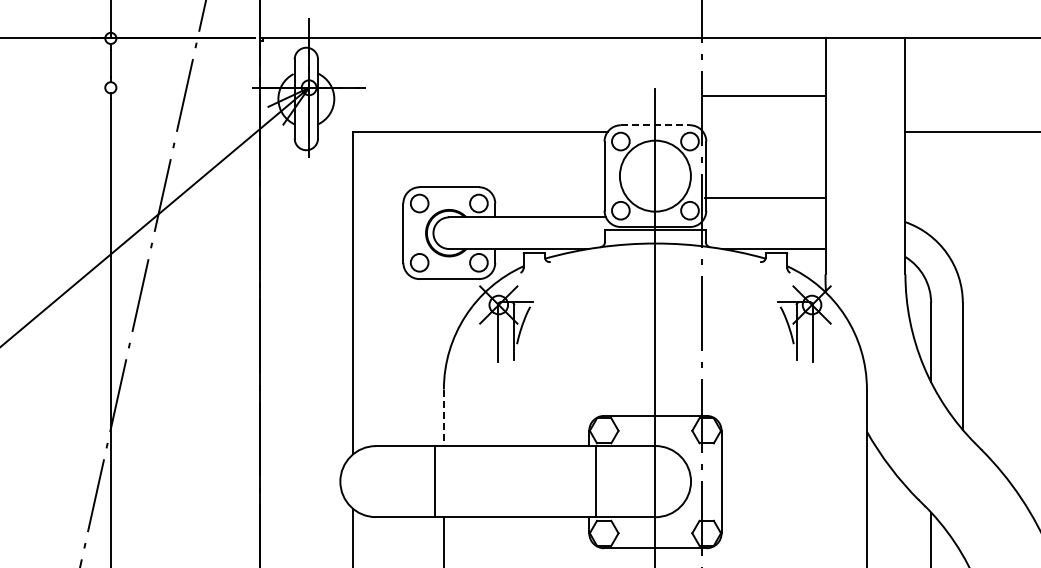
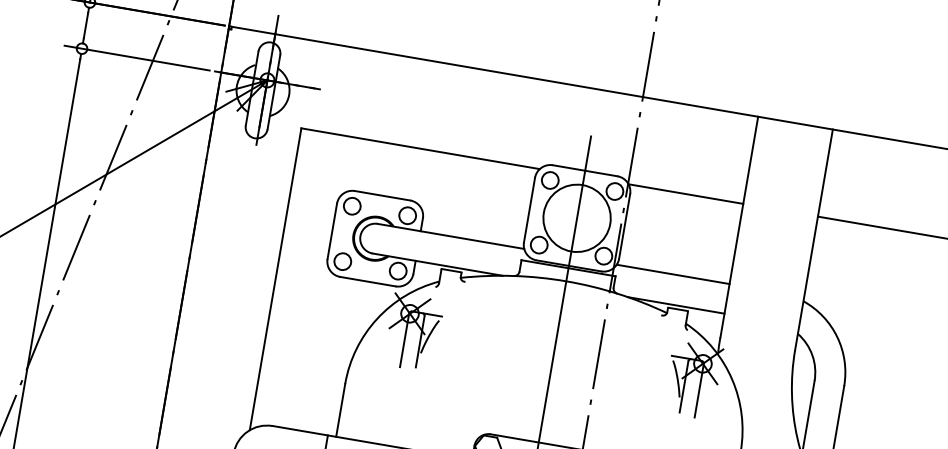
line: (169, 87) -> (136, 57), added
line: (763, 95) -> (685, 193), moved
line: (655, 125) -> (585, 170), dashed -> solid
line: (764, 198) -> (672, 274), moved
line: (443, 418) -> (340, 411), dashed -> solid

